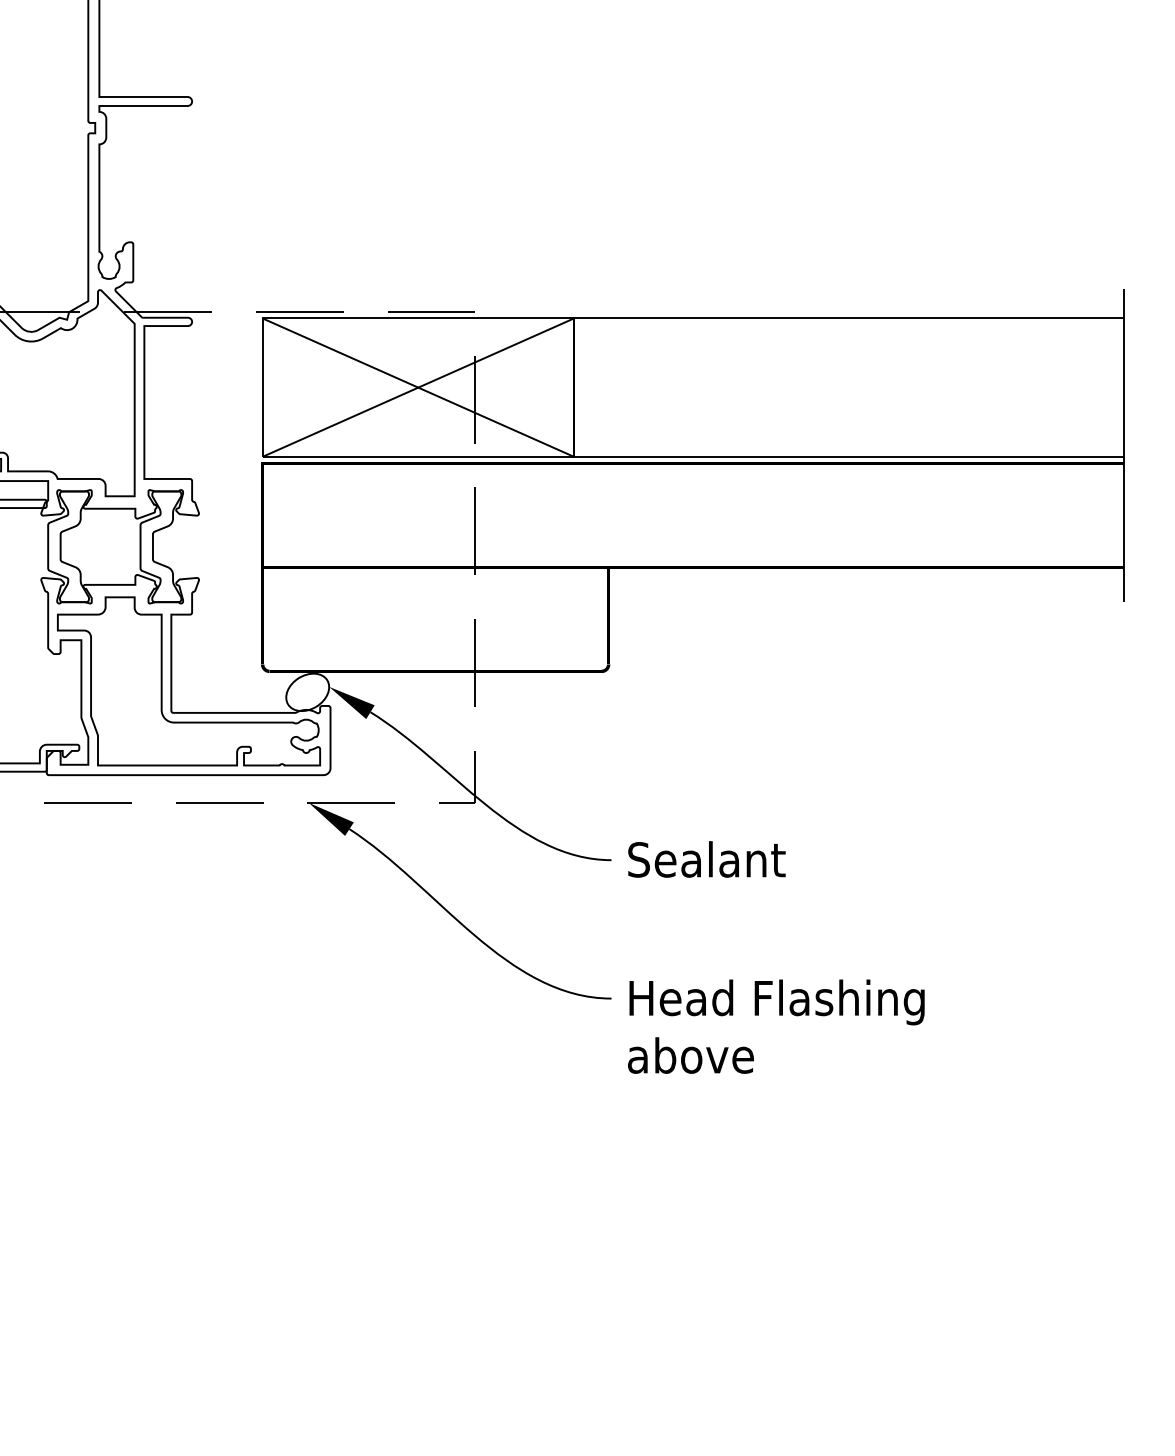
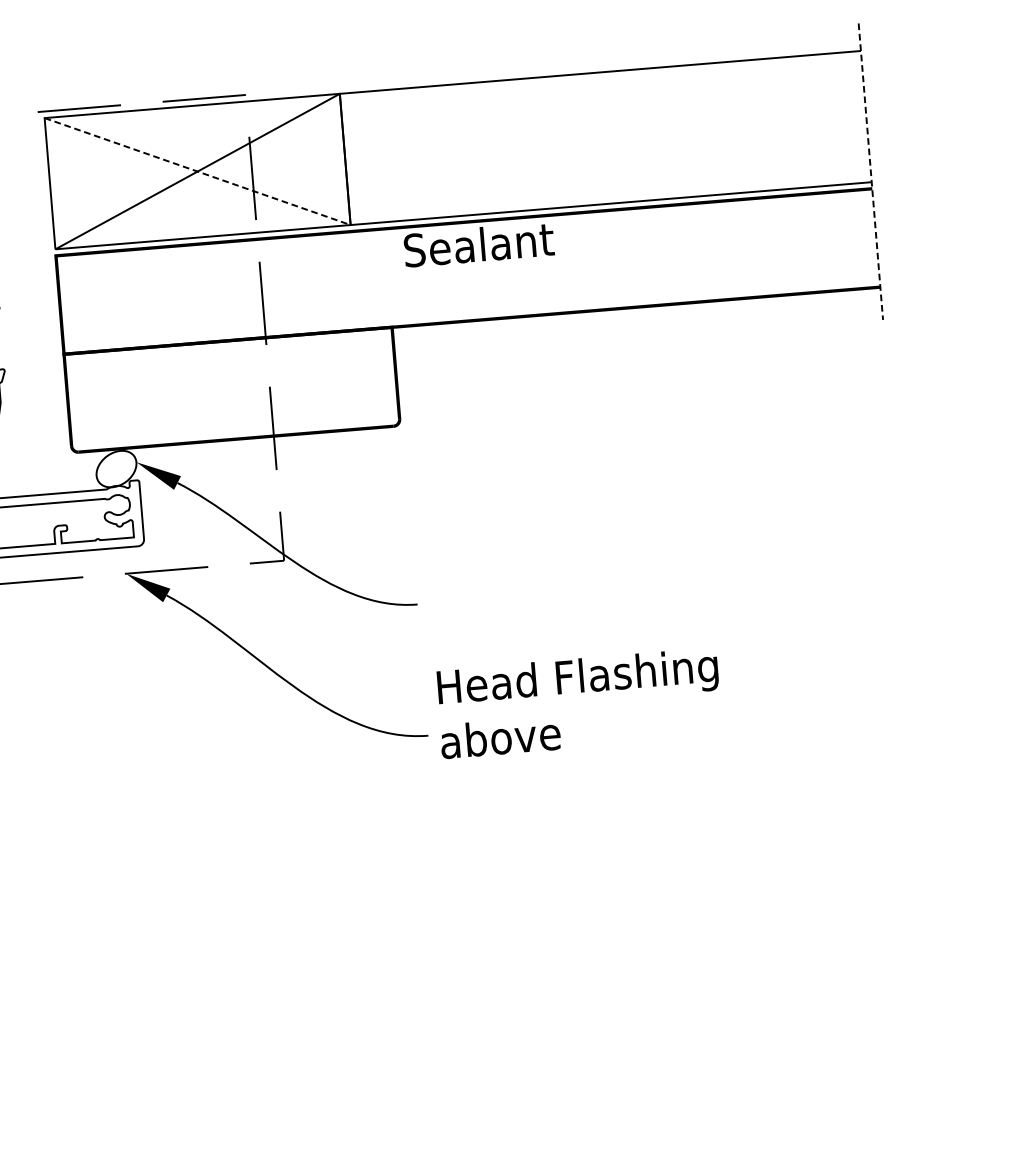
line: (418, 387) -> (197, 171), solid -> dashed
line: (1123, 446) -> (870, 172), solid -> dashed
text: (706, 859) -> (478, 244), moved
text: (776, 1026) -> (579, 703), moved

